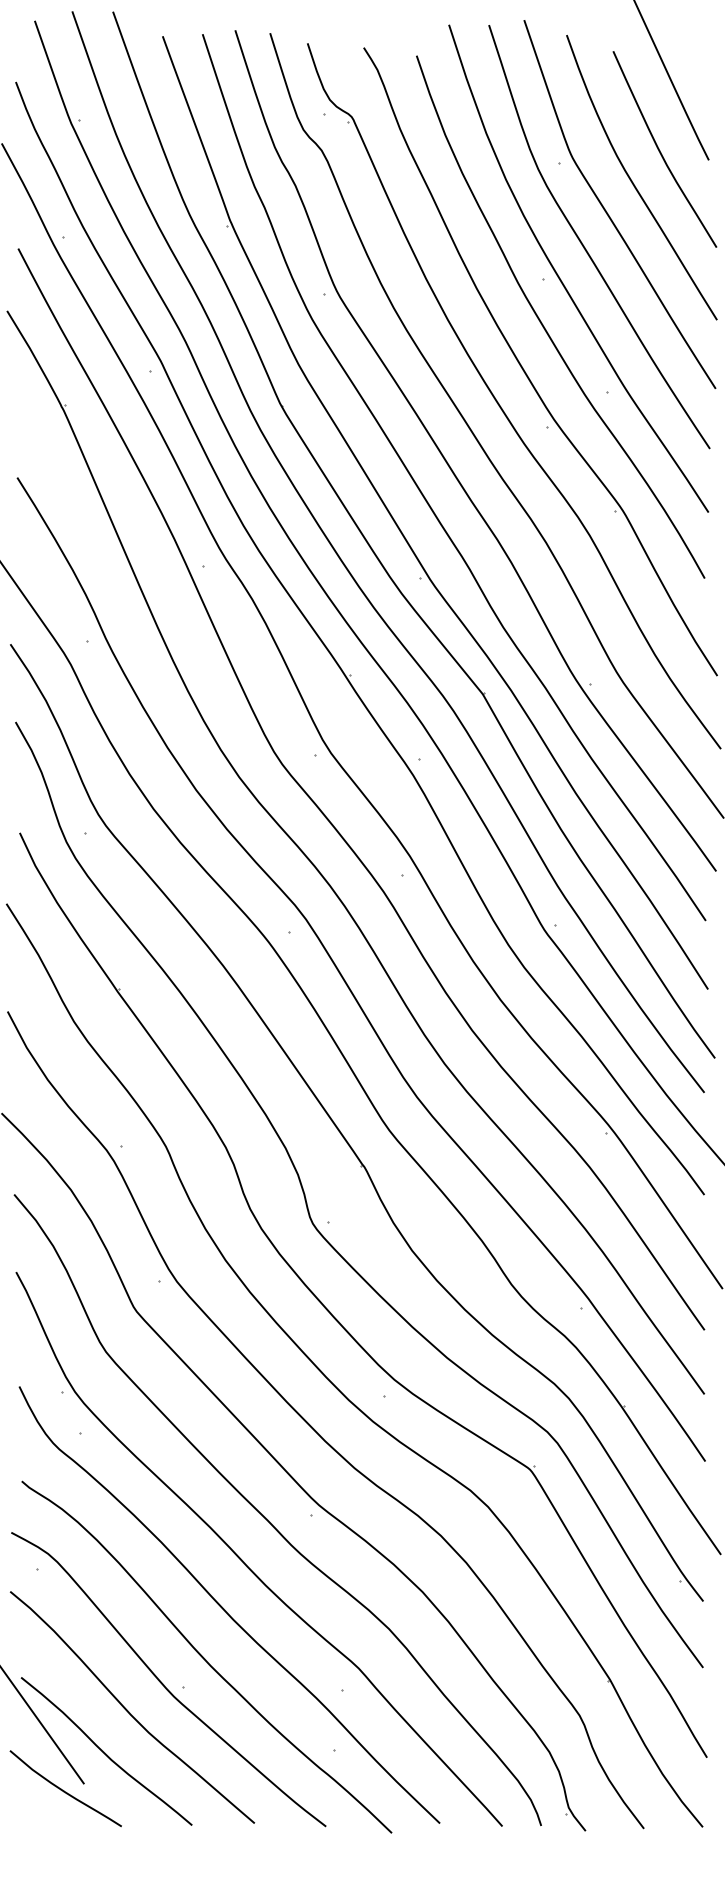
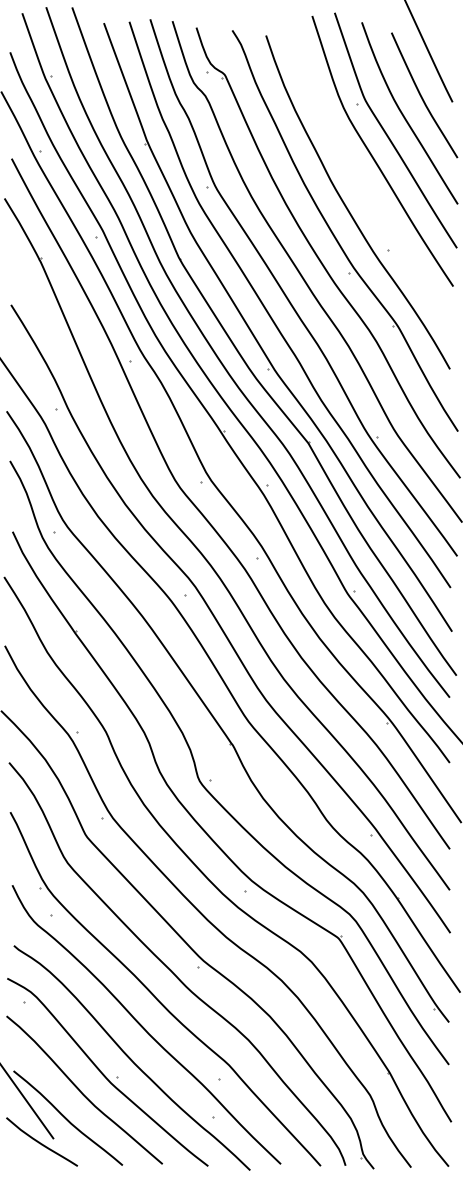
part: (561, 278) -> (358, 177), removed

